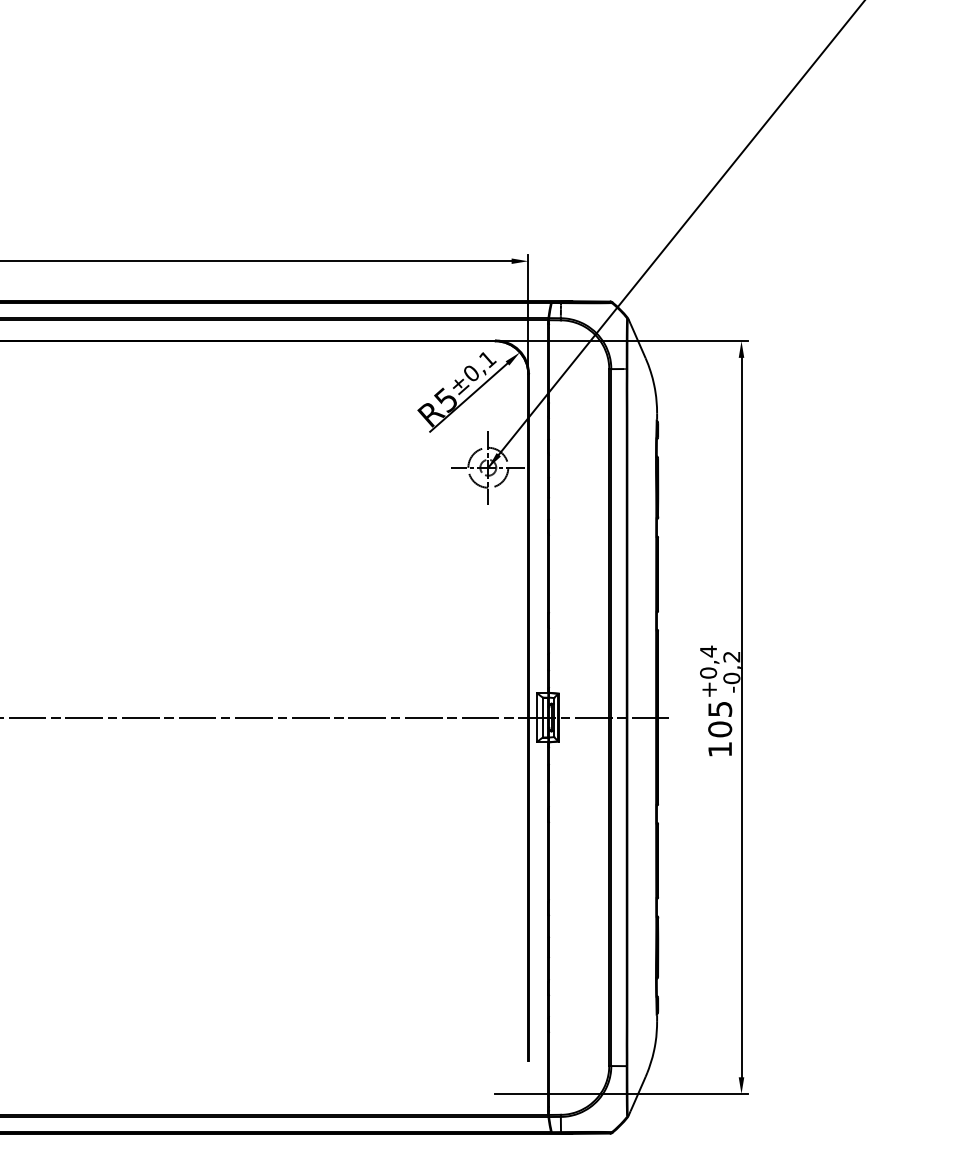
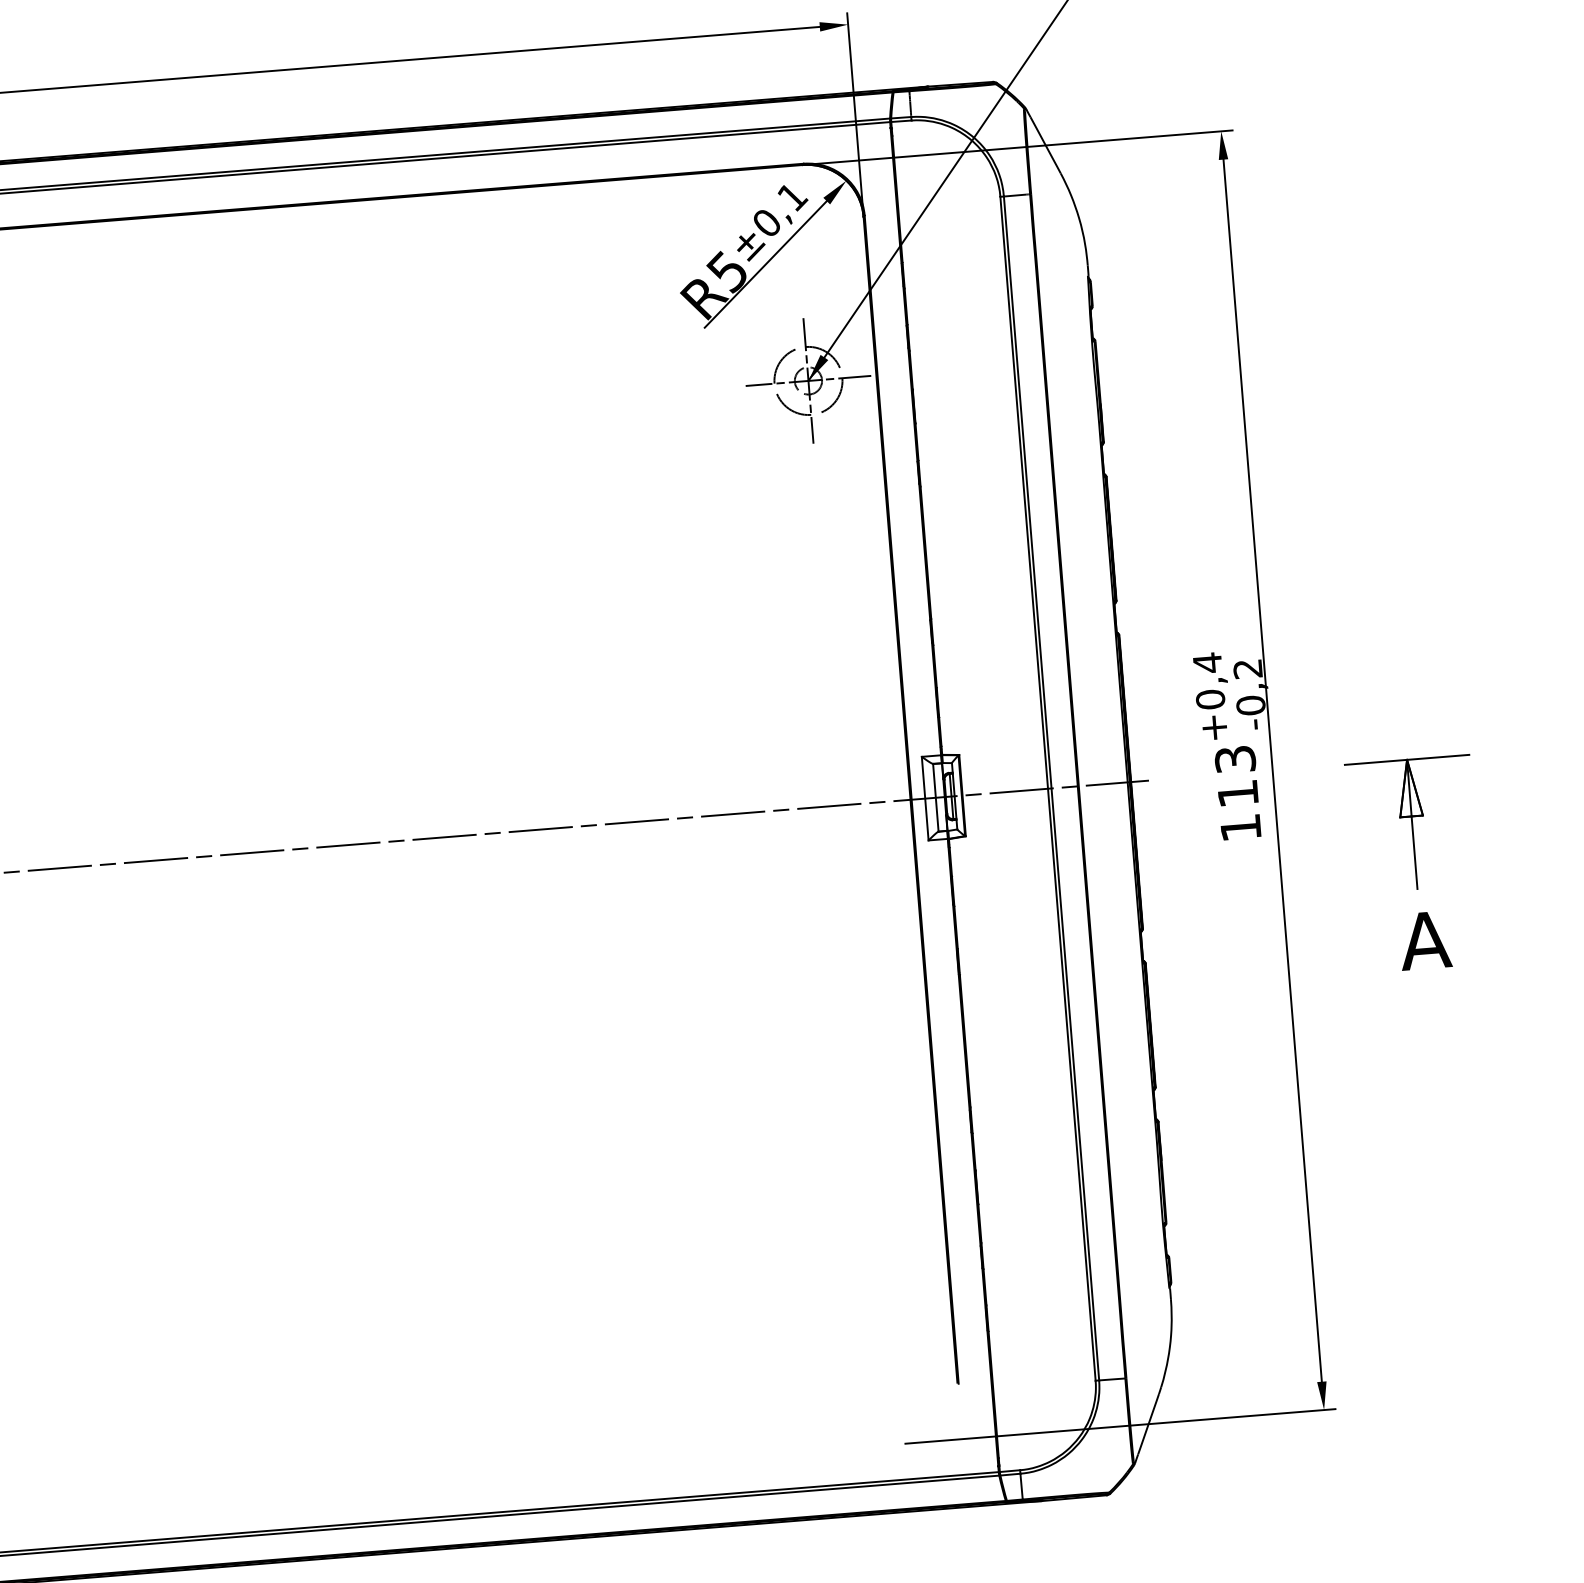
text: (720, 719) -> (1237, 776), 105 -> 113
part: (820, 778) -> (1415, 863), added

